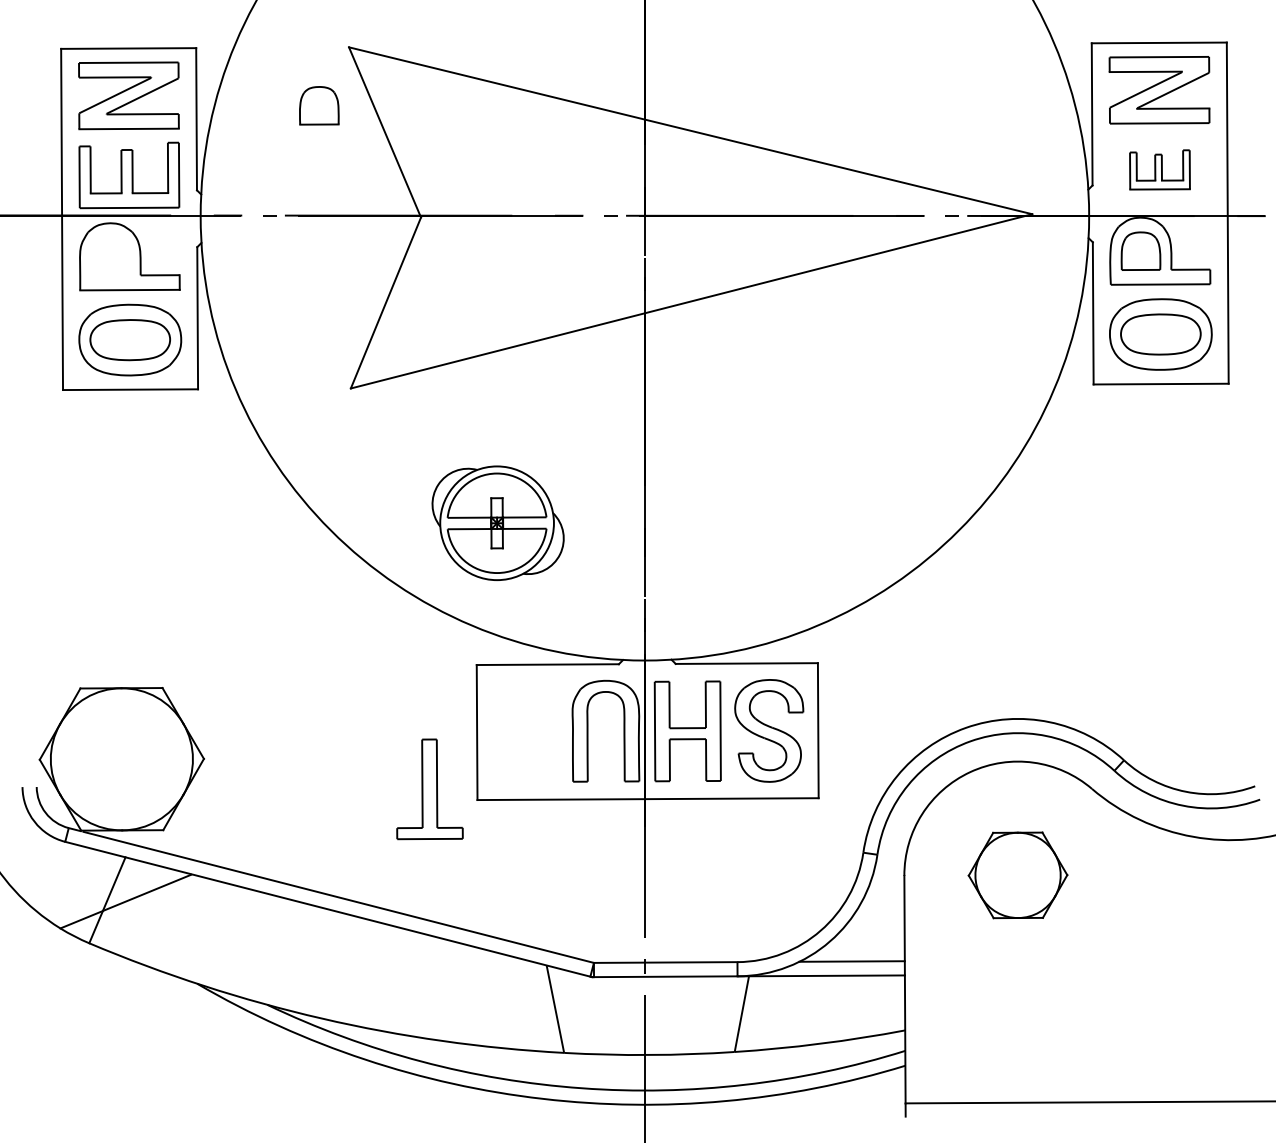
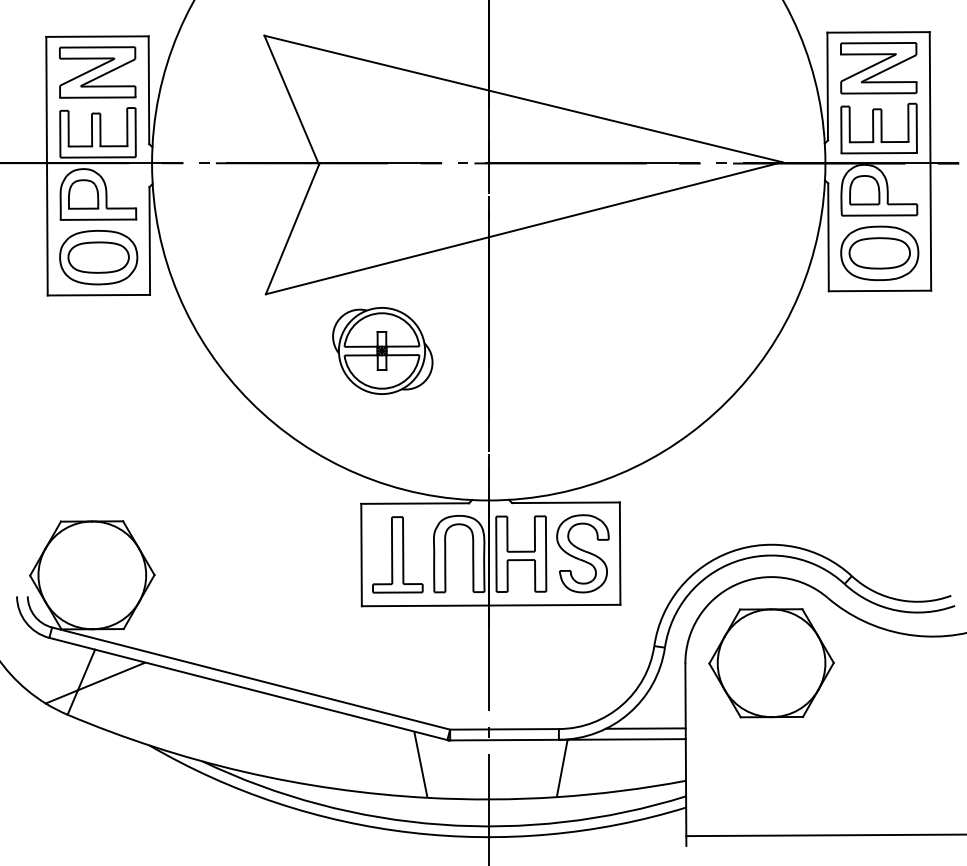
part: (319, 105) -> (83, 194), moved
part: (1159, 169) -> (878, 128), size x1.67
part: (497, 522) -> (382, 350), moved
part: (429, 789) -> (397, 555), moved
part: (1017, 875) -> (771, 663), size x1.67

